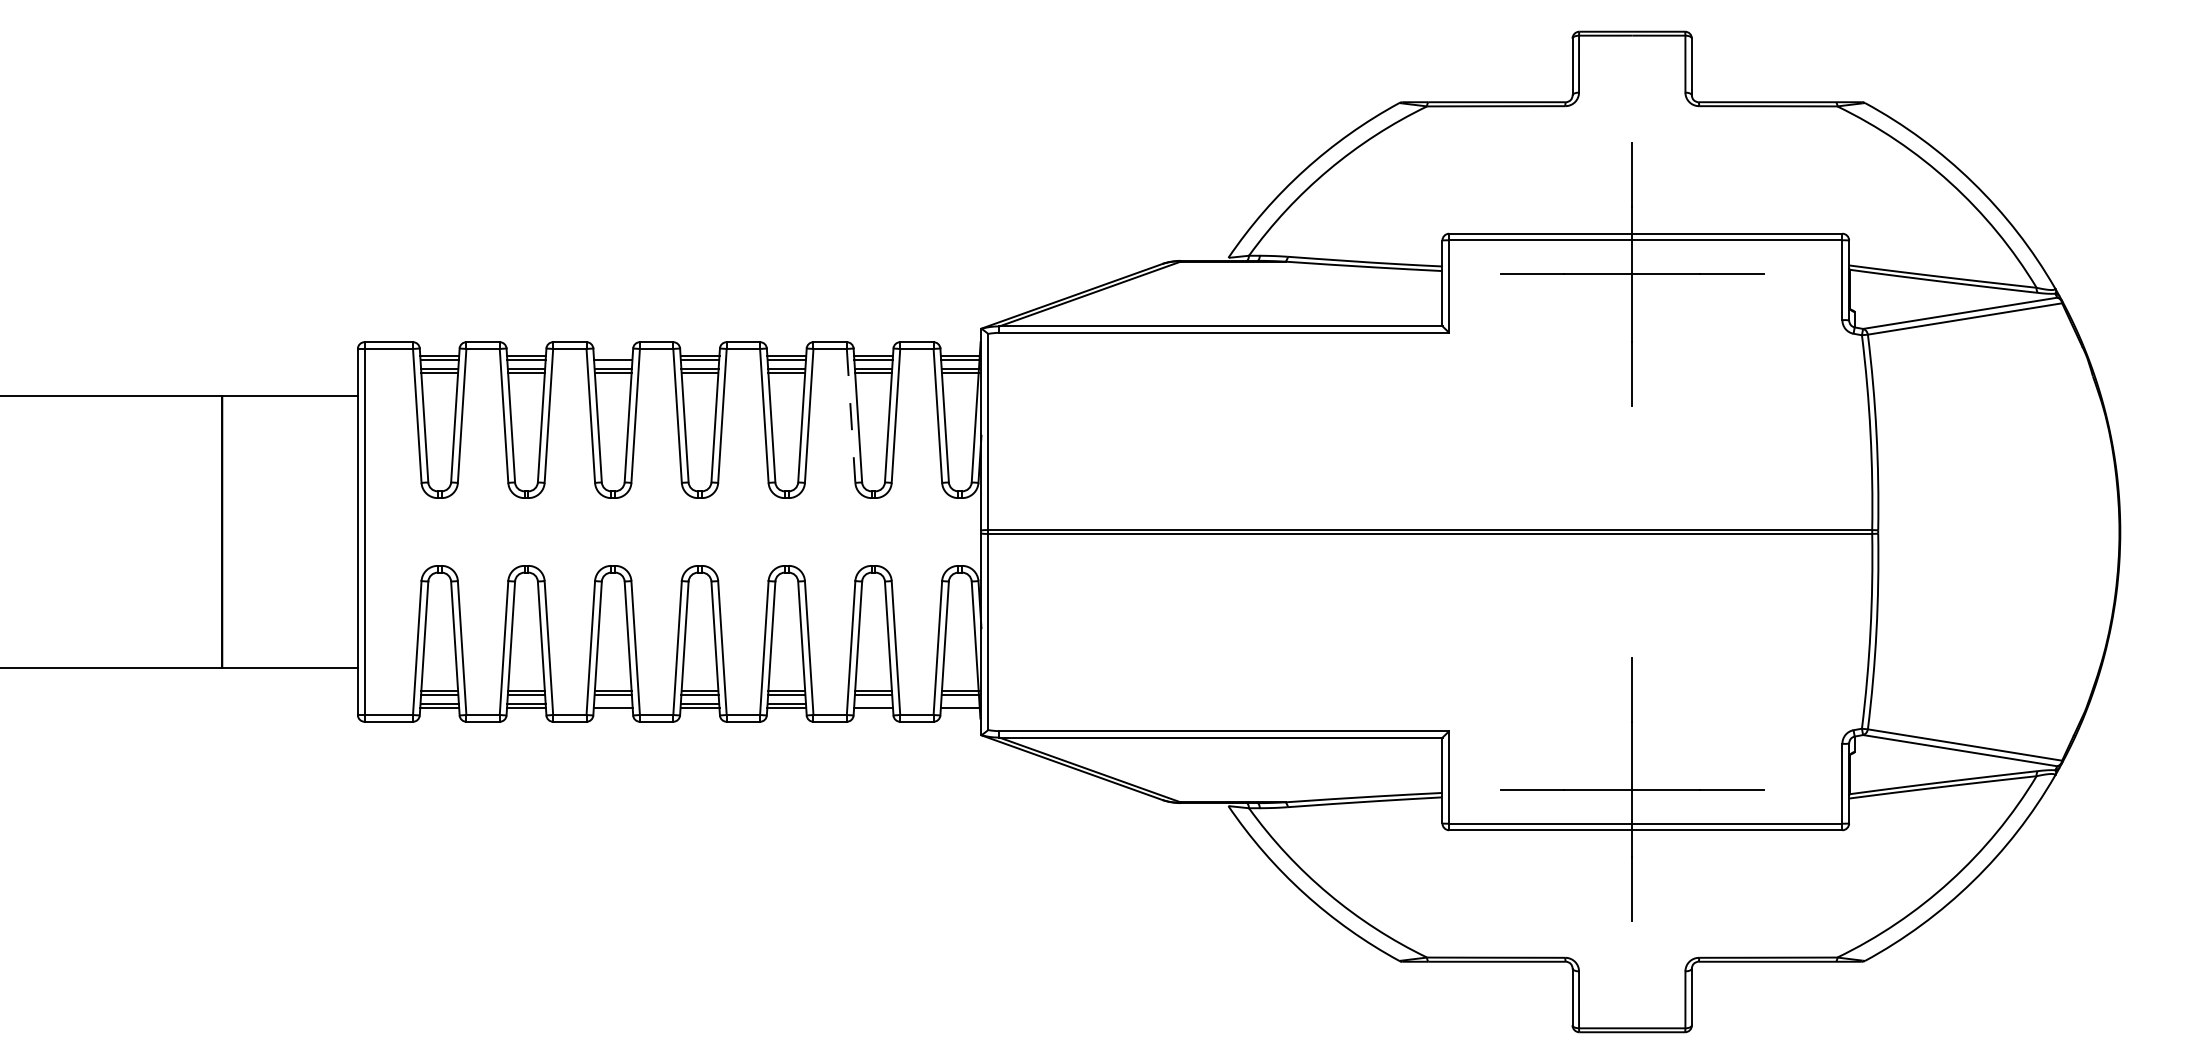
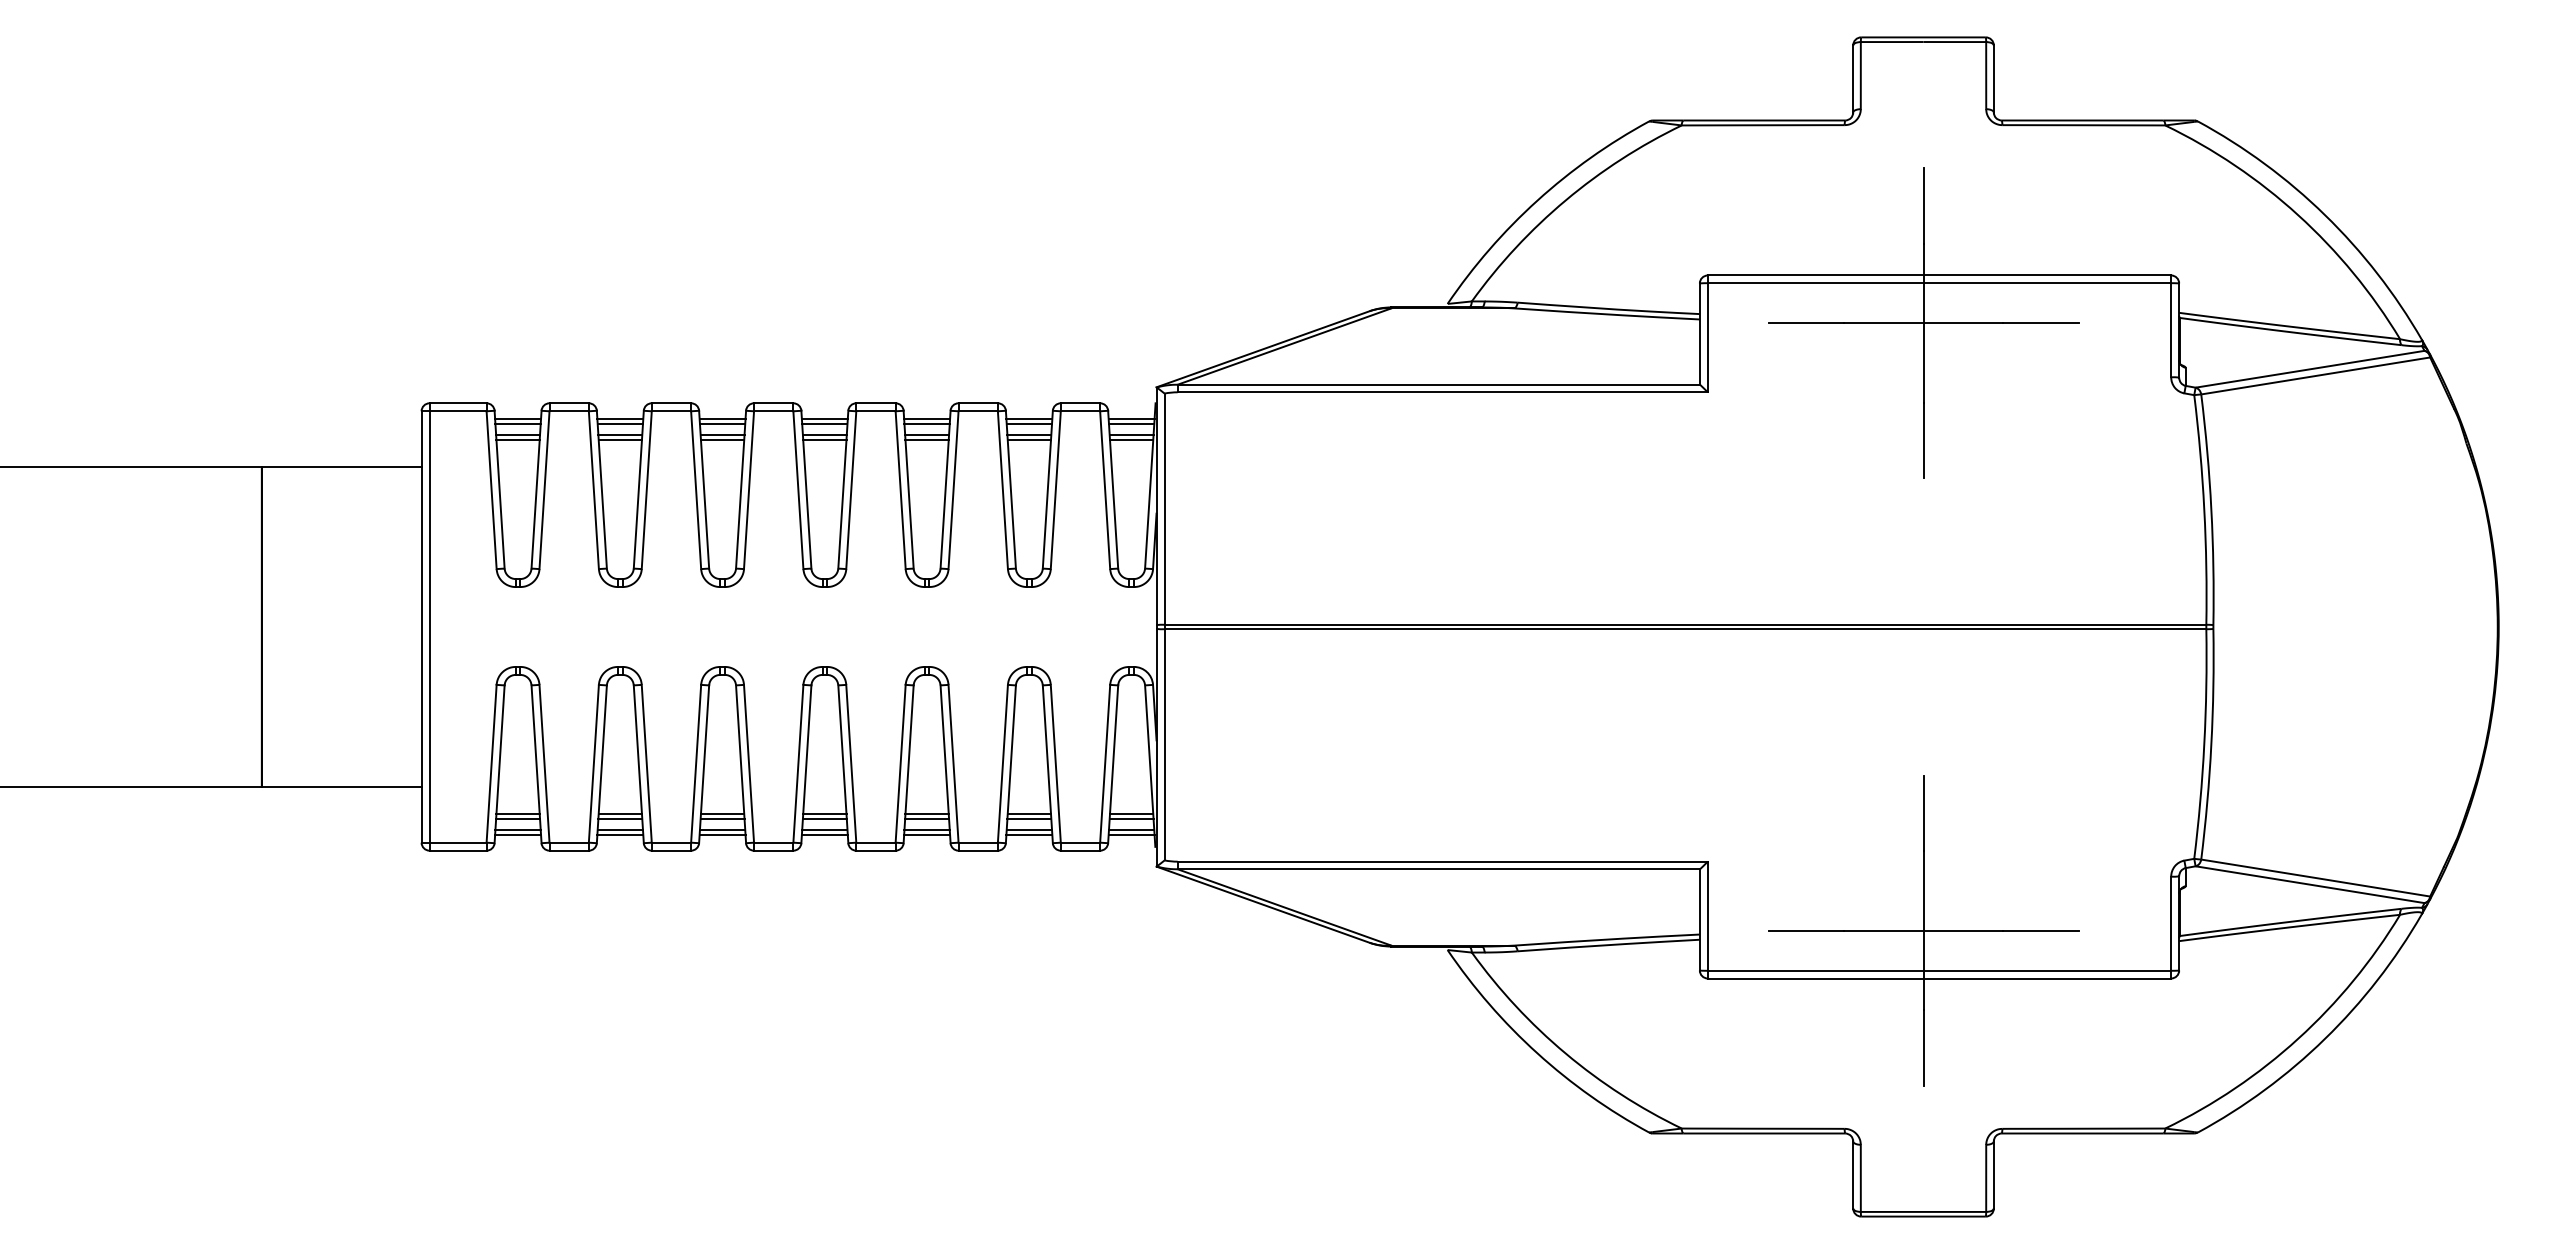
line: (613, 355) -> (722, 419), added
line: (850, 416) -> (1002, 490), dashed -> solid
line: (613, 703) -> (722, 829), added
line: (873, 703) -> (1029, 829), added
line: (960, 703) -> (1131, 829), added

